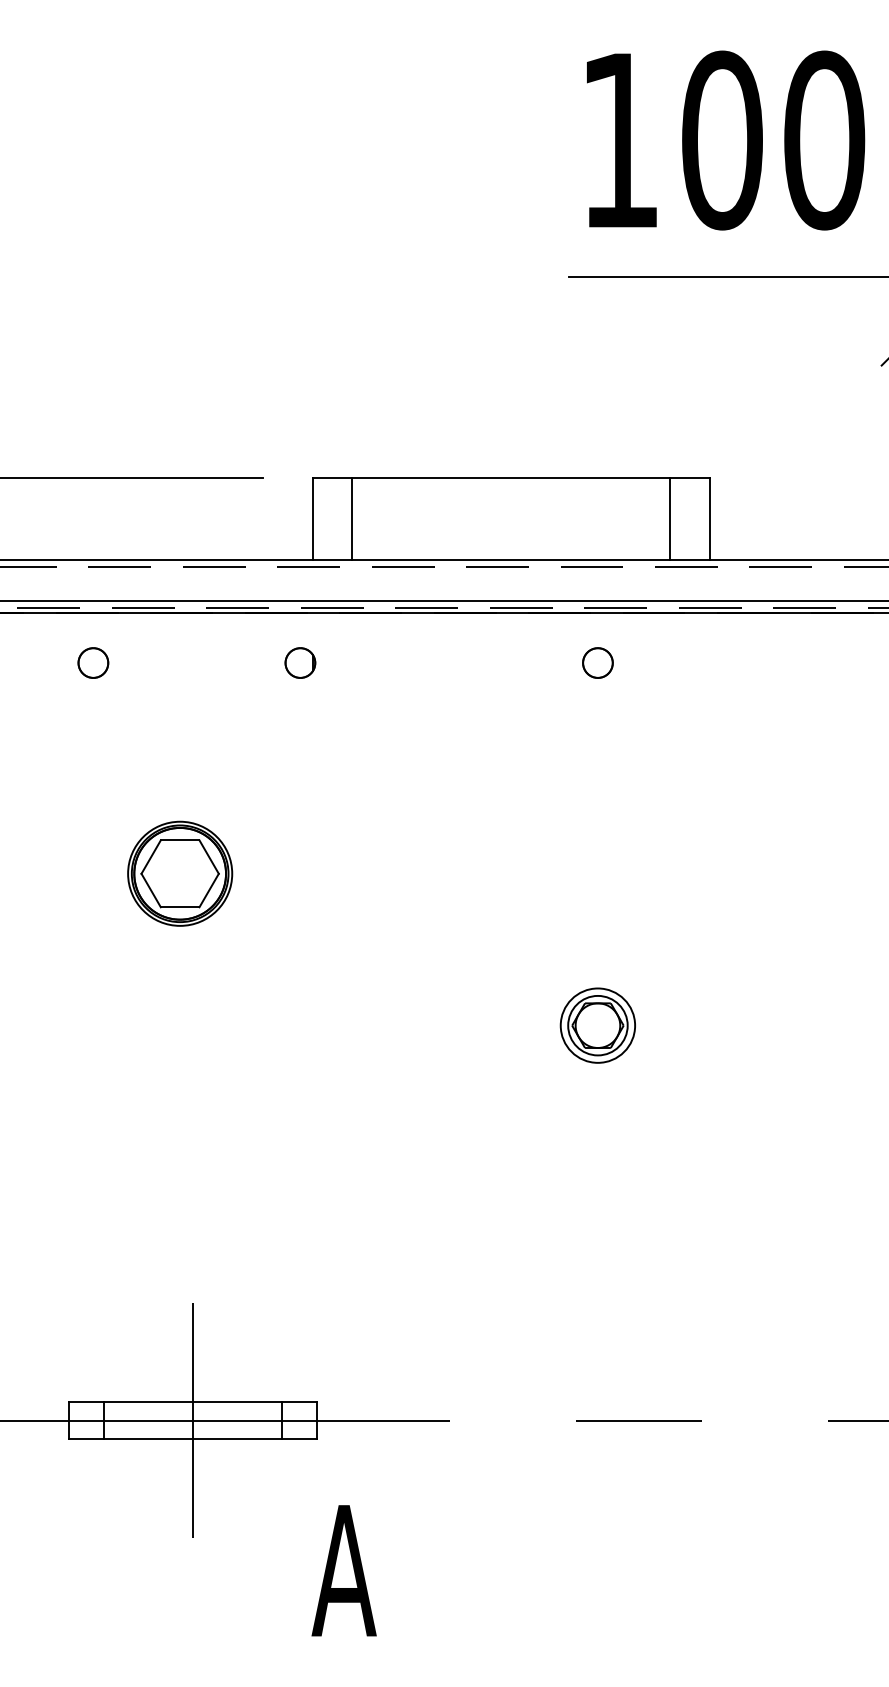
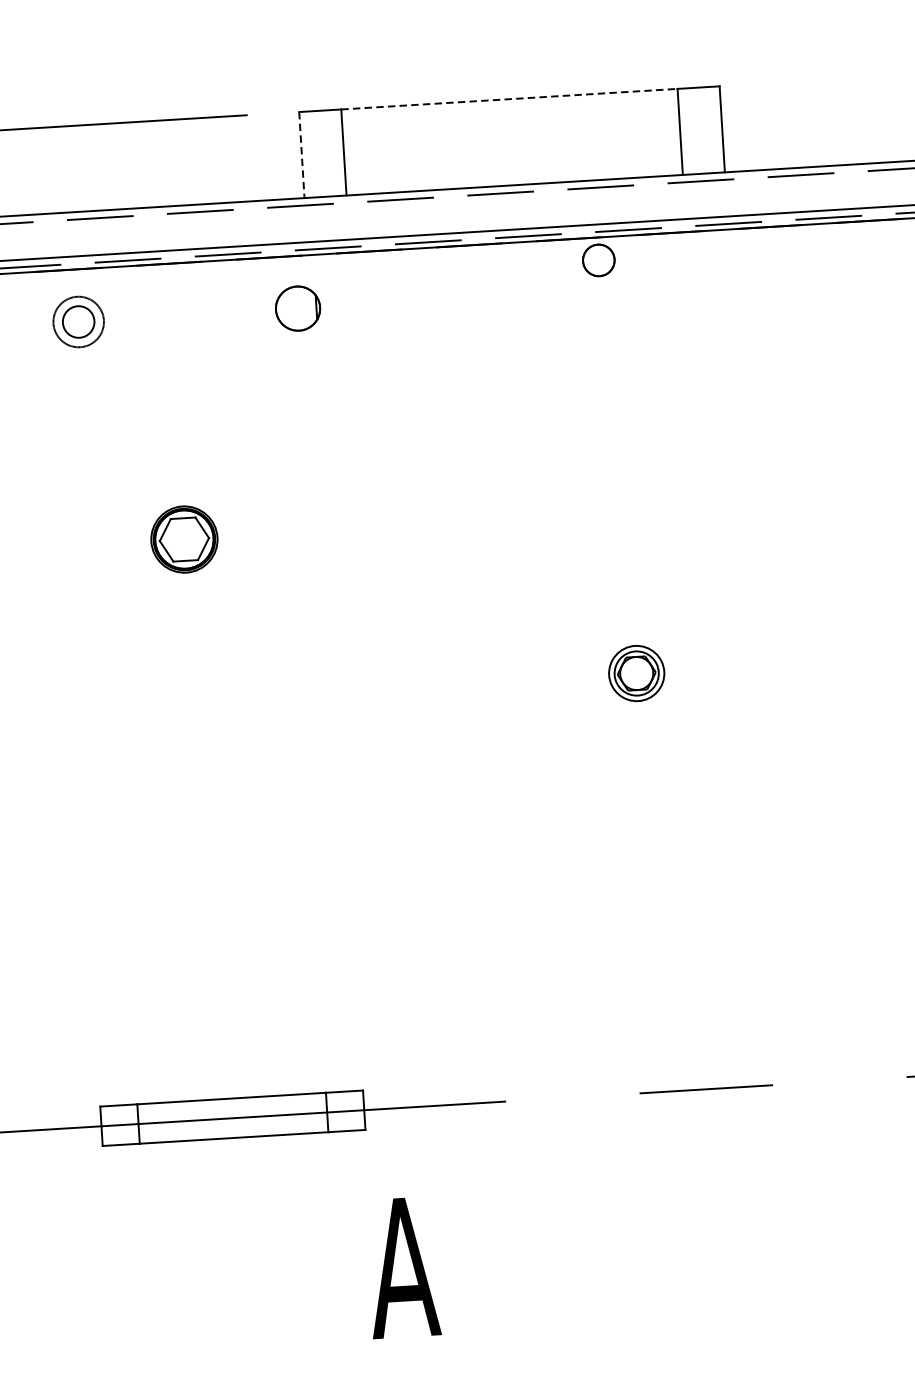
line: (511, 478) -> (509, 99), solid -> dashed
line: (312, 518) -> (301, 154), solid -> dashed
circle: (93, 662) -> (78, 321), size x1.6
part: (300, 662) -> (298, 307), size x1.4
circle: (597, 662) -> (598, 259), moved
part: (180, 873) -> (184, 539), size x0.6
part: (597, 1025) -> (636, 673), size x0.7
line: (192, 1420) -> (232, 1118), removed

